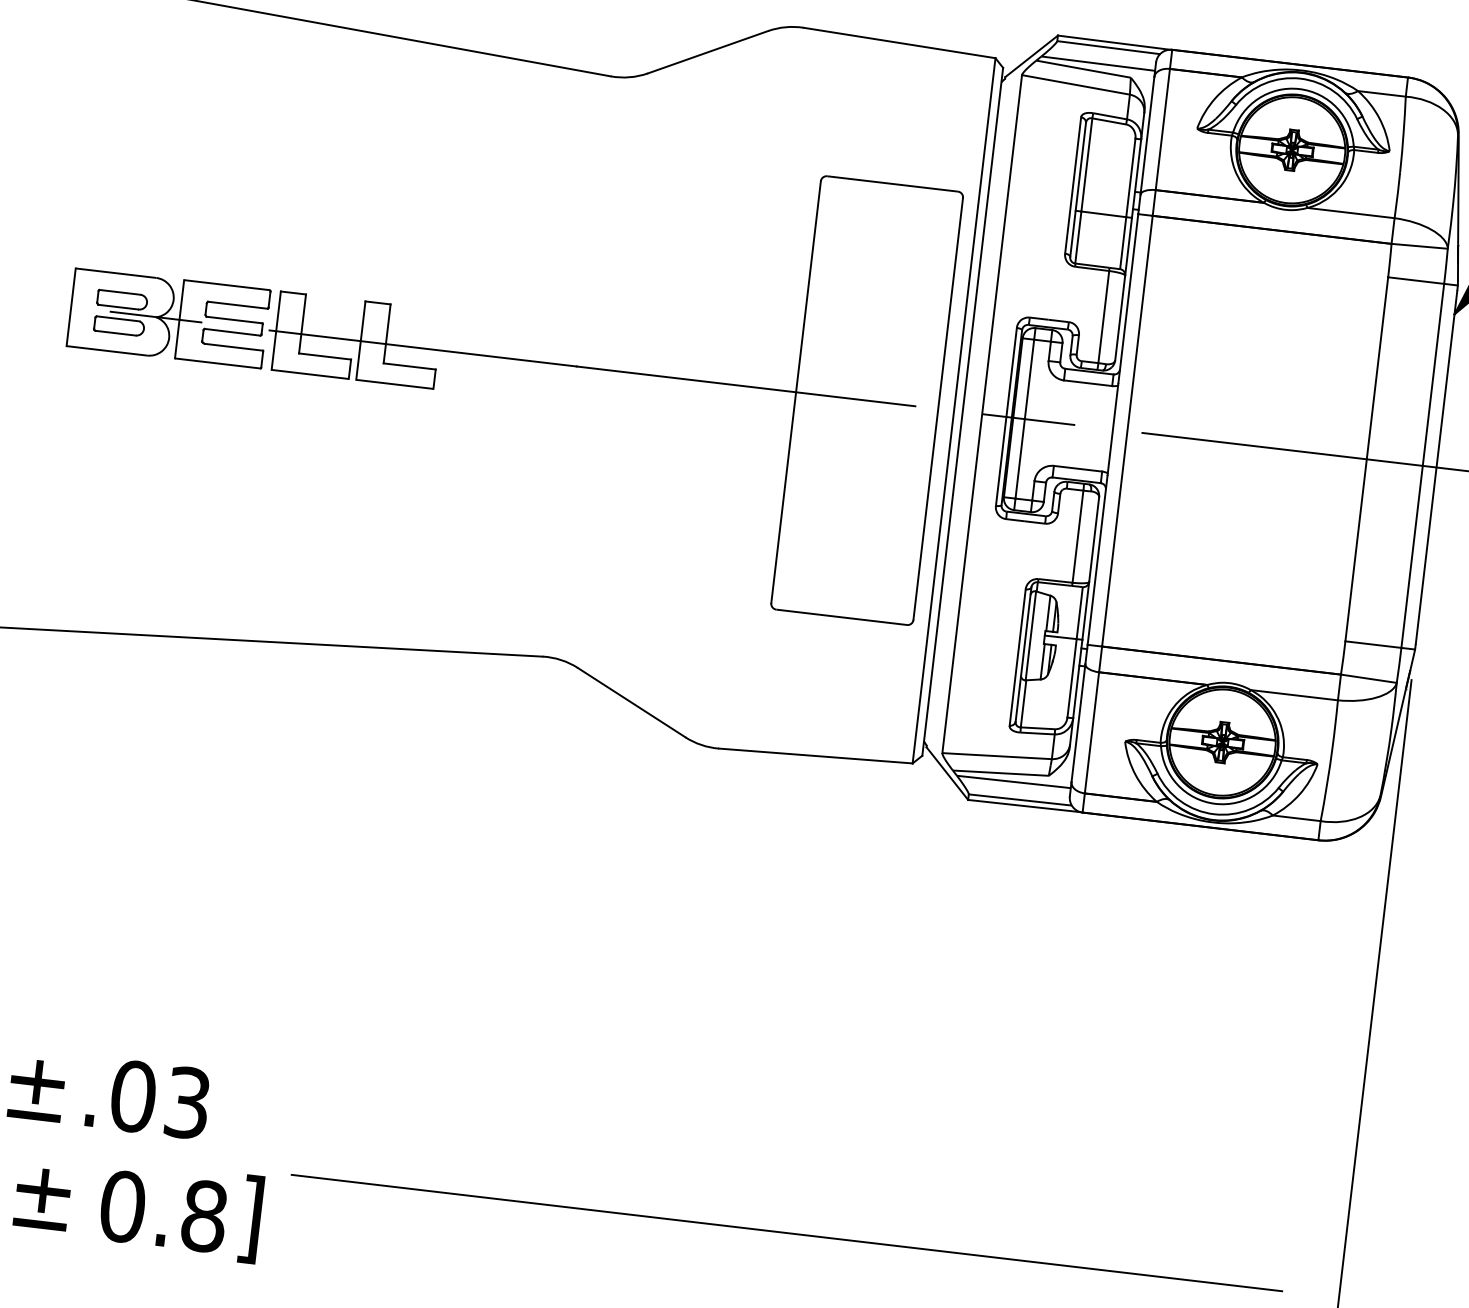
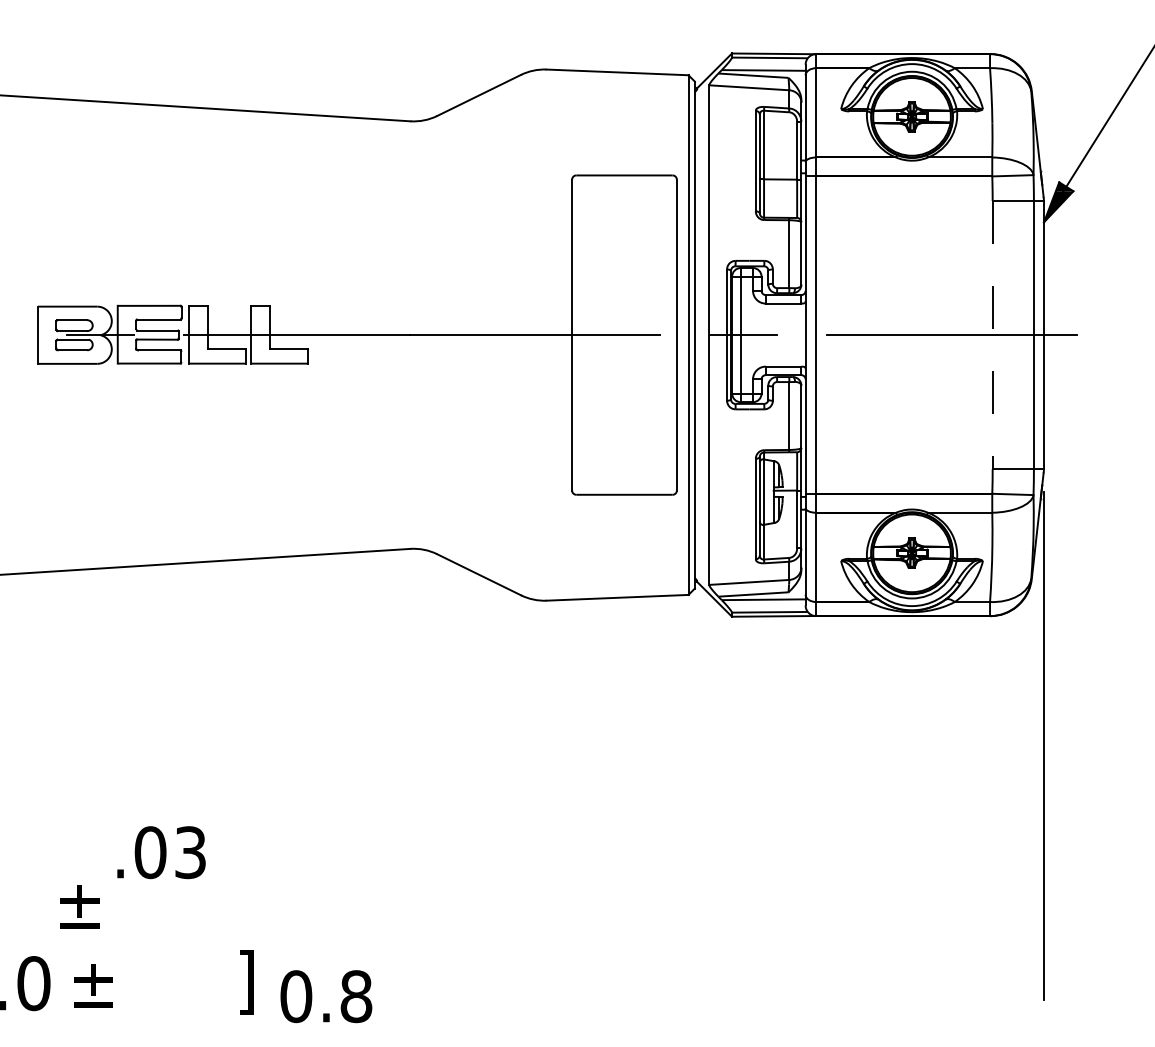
line: (1366, 459) -> (992, 335), solid -> dashed
text: (148, 1098) -> (161, 852), moved
text: (163, 1211) -> (326, 996), moved
line: (787, 1233) -> (637, 947), removed

